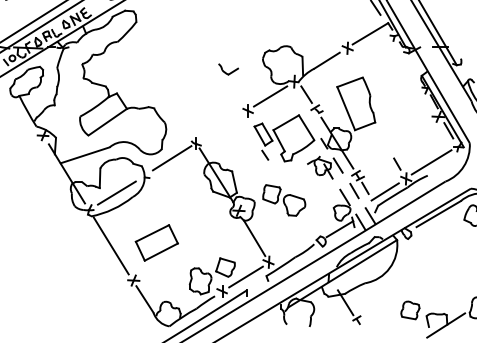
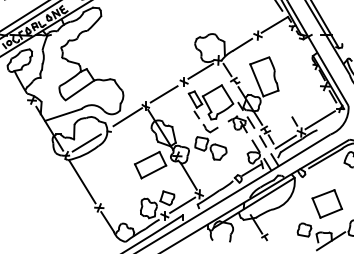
part: (228, 69) -> (210, 128), moved
line: (221, 127) -> (164, 94), added
part: (156, 242) -> (150, 164), moved
part: (440, 274) -> (326, 203), added

